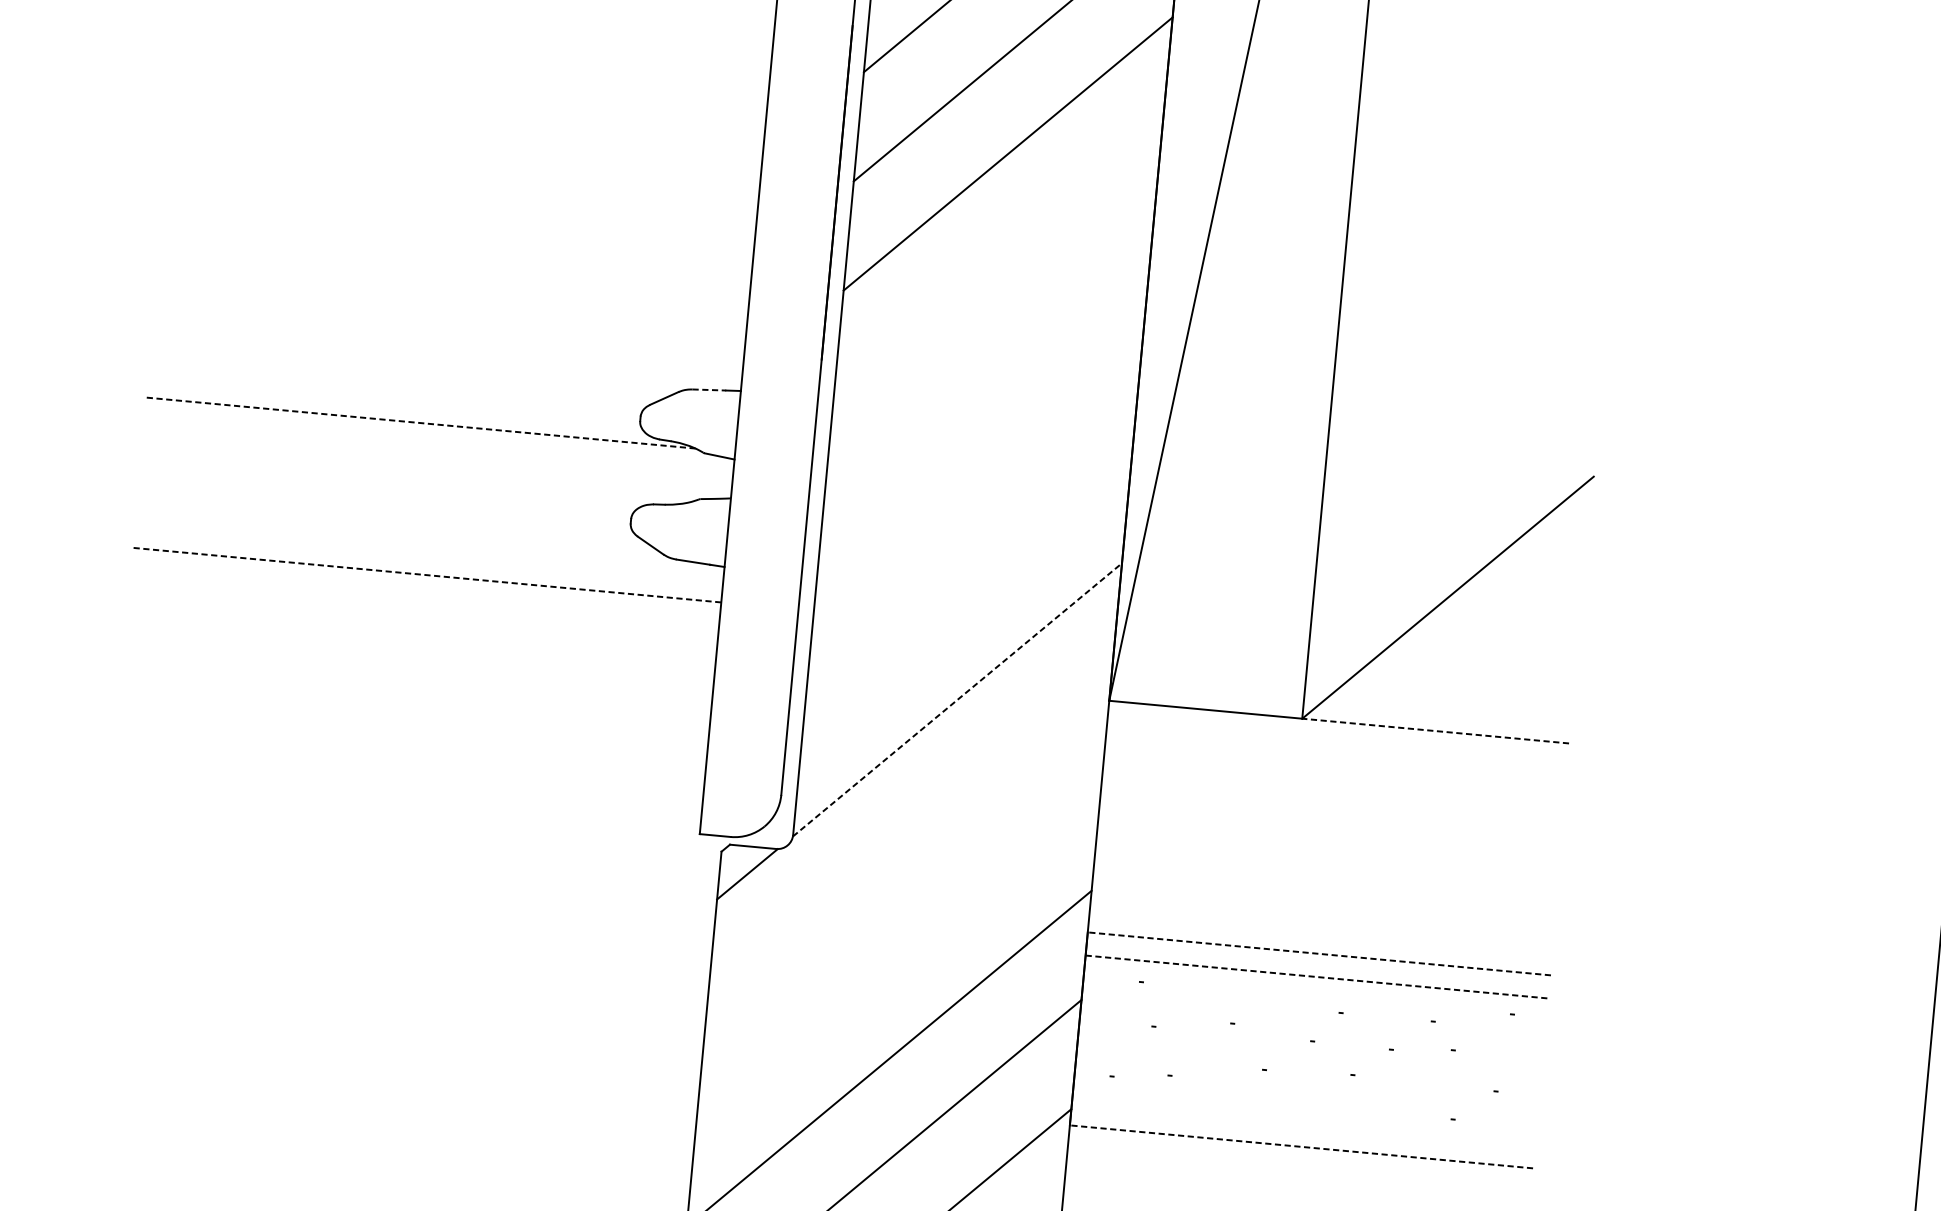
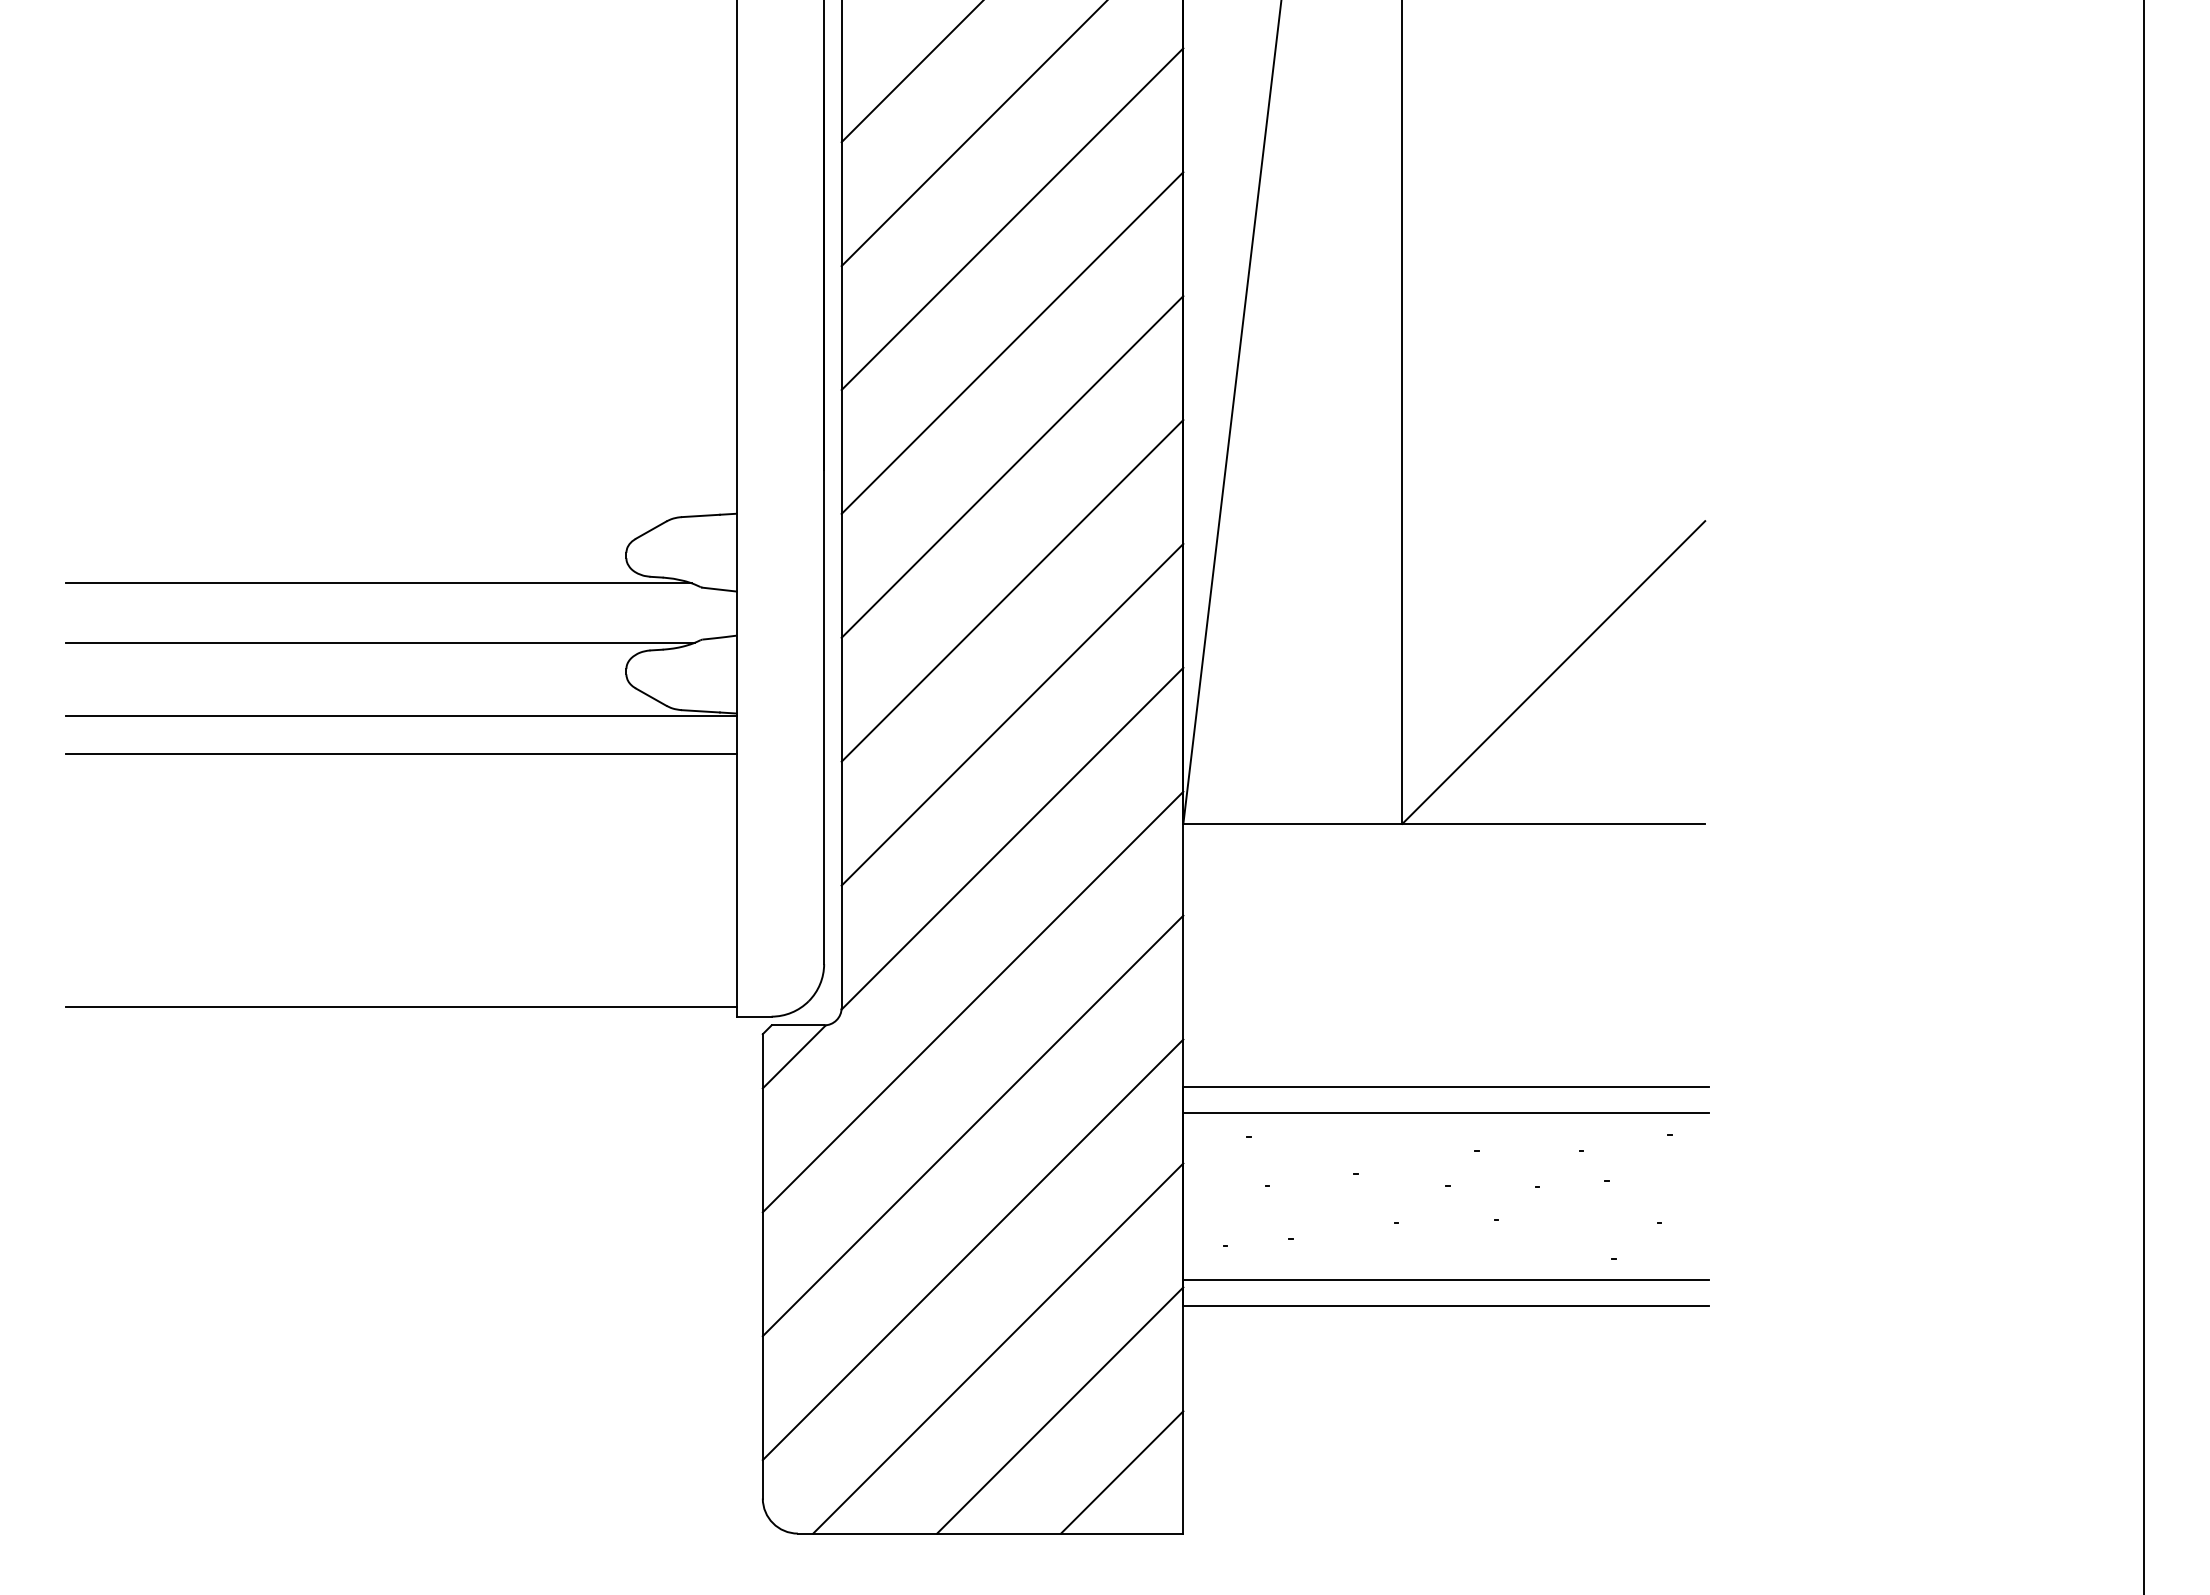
line: (998, 262) -> (1012, 342), added
line: (987, 371) -> (1012, 466), added
line: (709, 389) -> (701, 515), dashed -> solid
line: (419, 423) -> (378, 583), dashed -> solid
line: (416, 475) -> (380, 642), added
line: (977, 481) -> (1012, 590), added
line: (429, 542) -> (401, 716), added
line: (425, 574) -> (400, 753), dashed -> solid
line: (967, 590) -> (1012, 714), added
line: (957, 699) -> (1012, 838), dashed -> solid
line: (1435, 730) -> (1553, 823), dashed -> solid
line: (405, 798) -> (401, 1007), added
line: (908, 840) -> (972, 1001), added
line: (898, 949) -> (972, 1125), added
line: (1319, 953) -> (1446, 1086), dashed -> solid
line: (1317, 977) -> (1446, 1113), dashed -> solid
line: (1303, 1123) -> (1446, 1279), added
line: (1301, 1146) -> (1446, 1305), dashed -> solid

